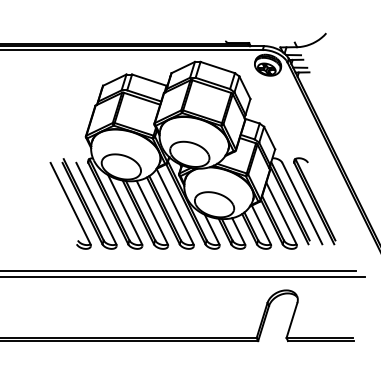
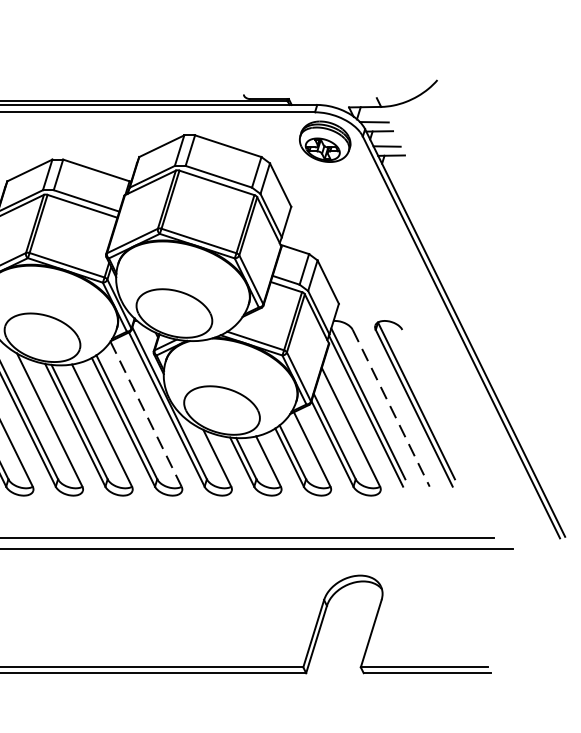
line: (302, 204) -> (391, 410), solid -> dashed
line: (175, 206) -> (146, 413), solid -> dashed

